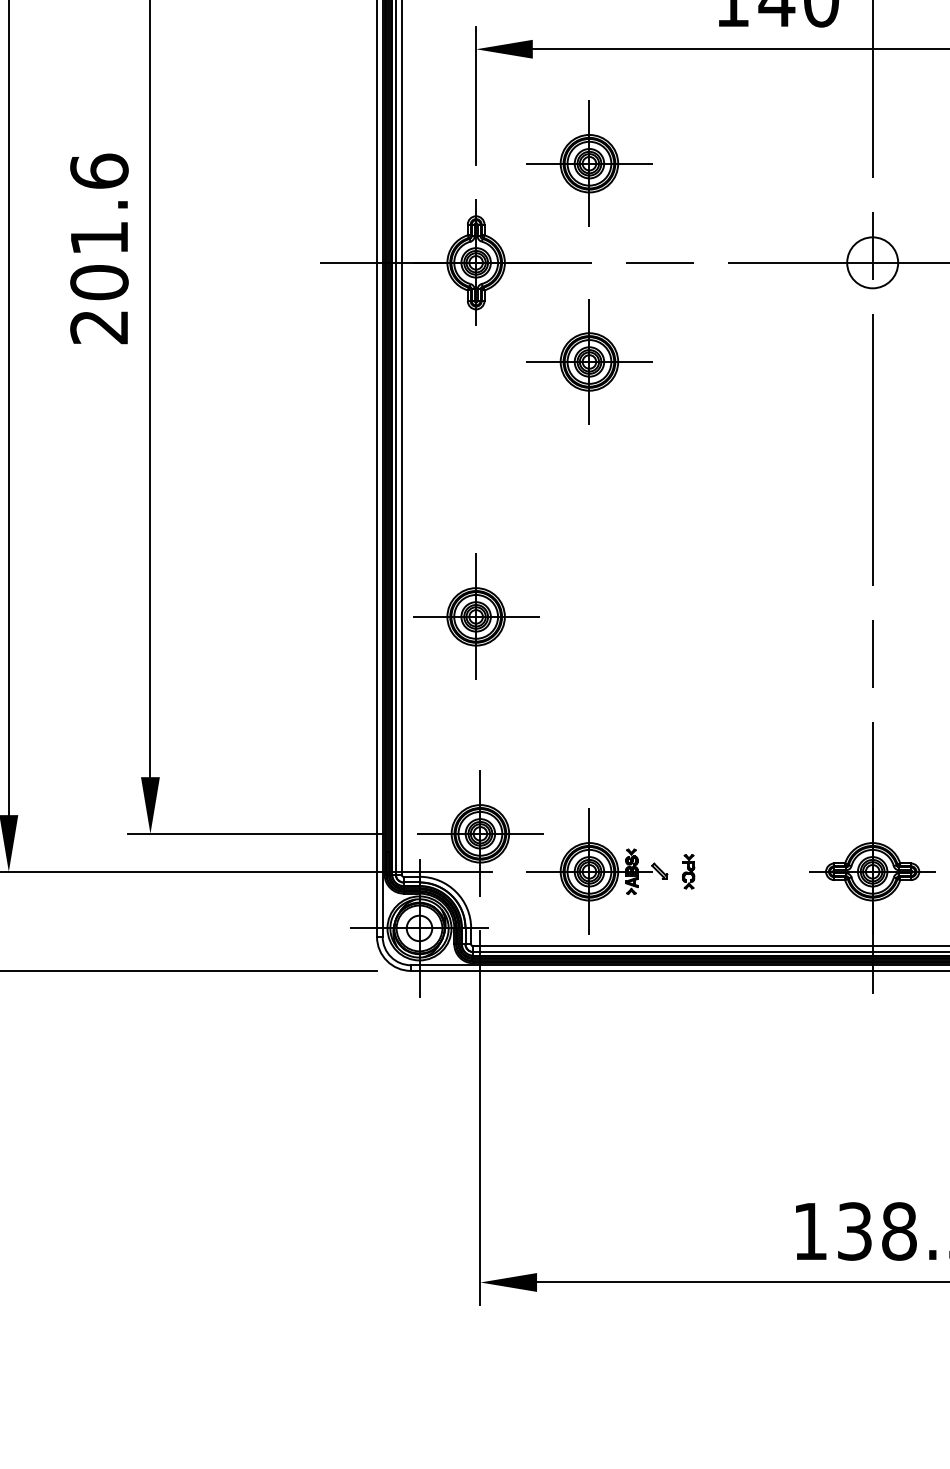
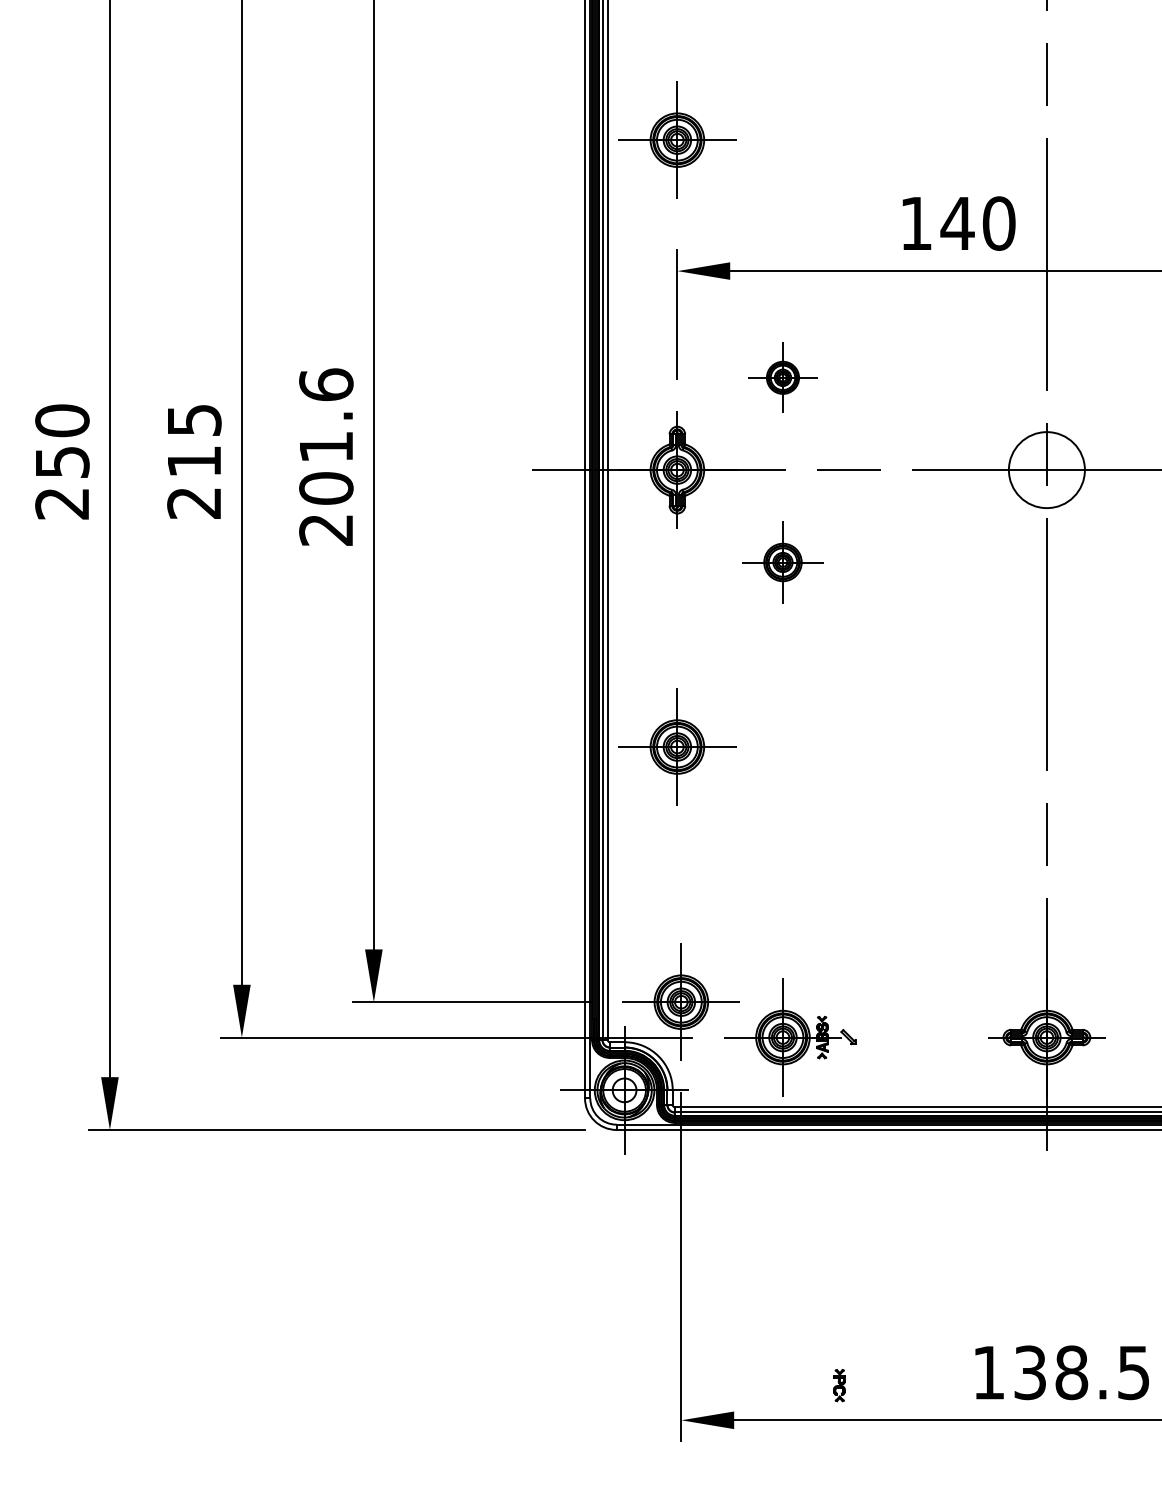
part: (588, 163) -> (782, 377), size x0.6
circle: (872, 262) -> (1046, 469), size x1.6
part: (588, 361) -> (782, 562), size x0.7
part: (476, 616) -> (677, 746), moved
part: (688, 871) -> (839, 1385), moved

